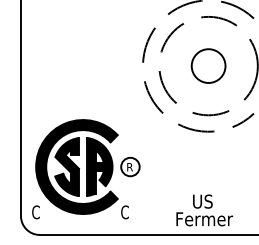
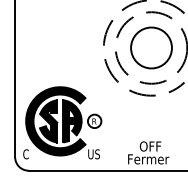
circle: (208, 65) -> (151, 47), size x1.67
text: (207, 201) -> (150, 146), US -> OFF
text: (128, 212) -> (93, 154), C -> US

